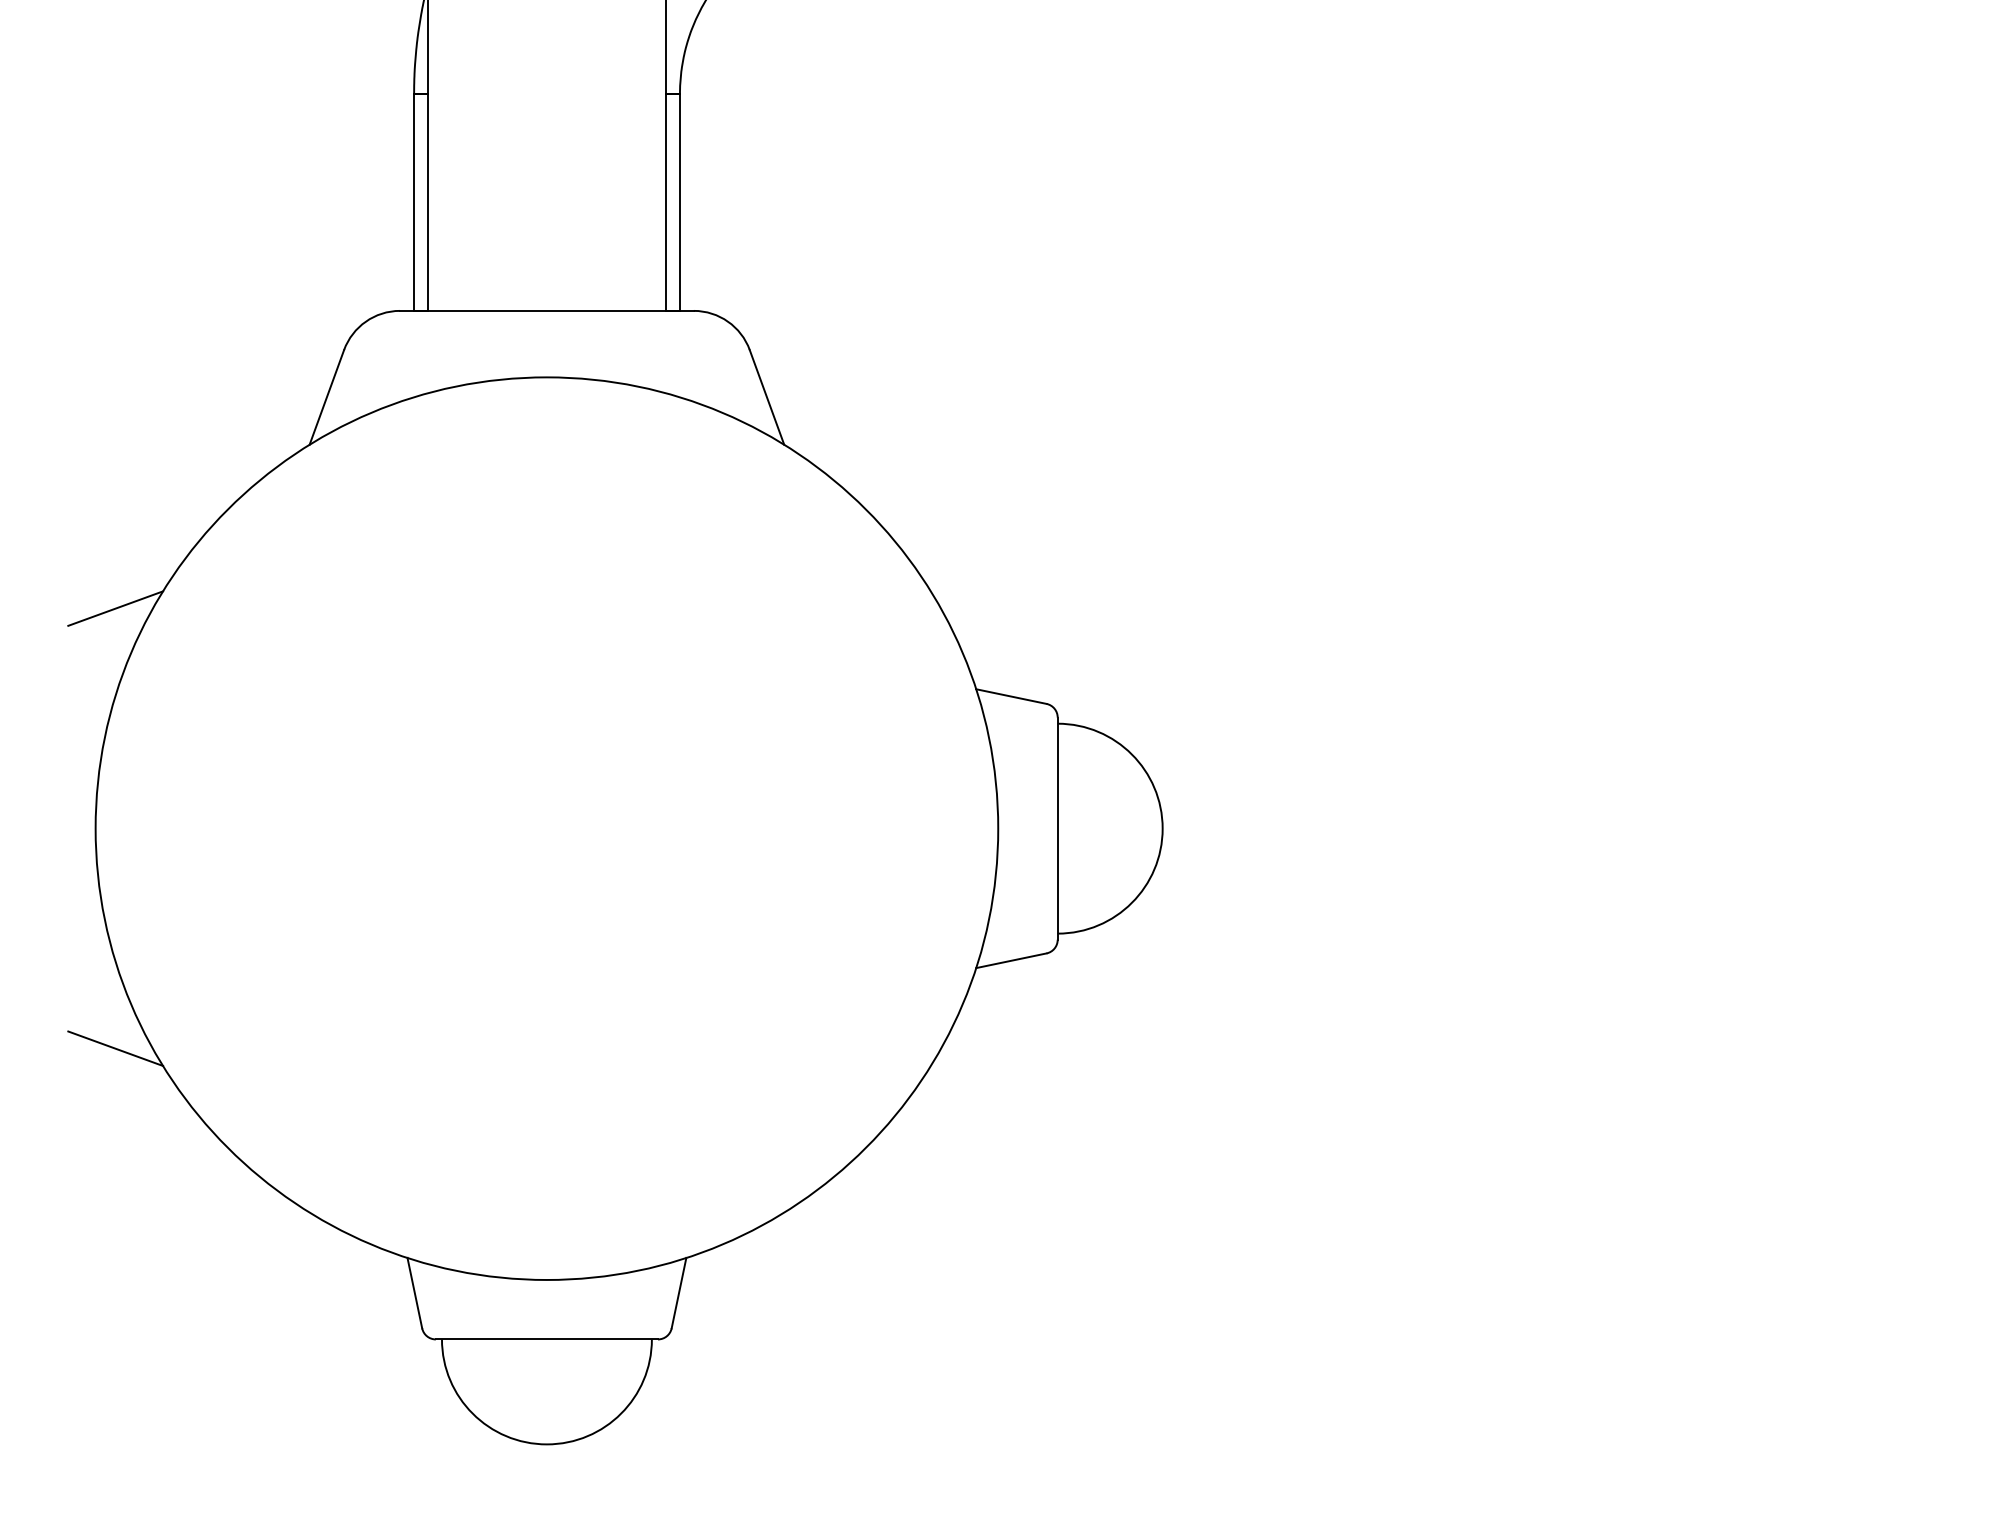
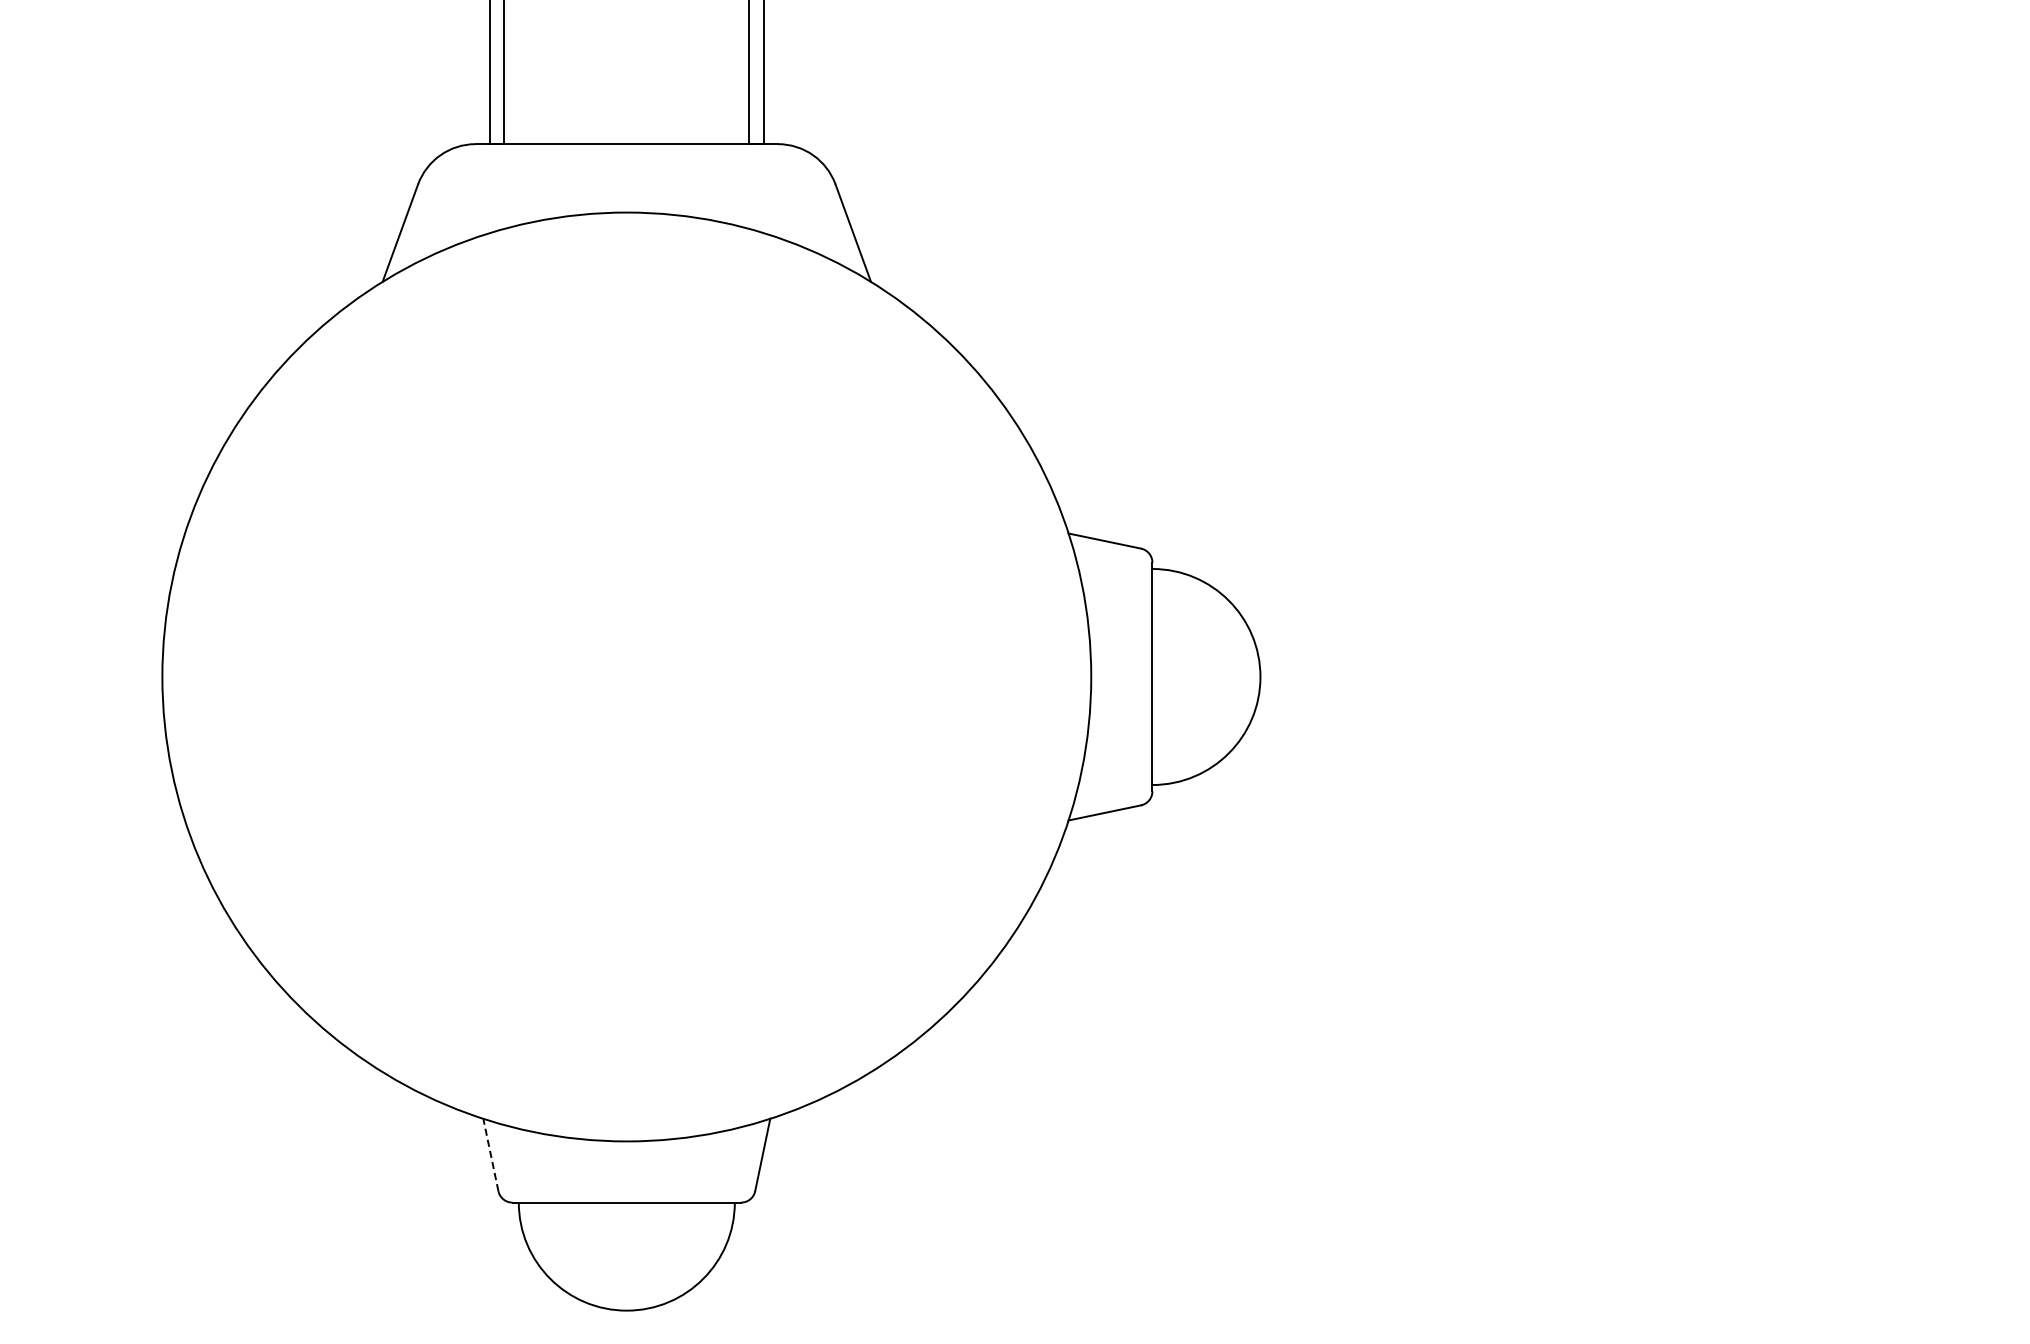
line: (115, 608) -> (182, 450), removed
line: (115, 1048) -> (182, 903), removed
line: (414, 1293) -> (490, 1155), solid -> dashed

